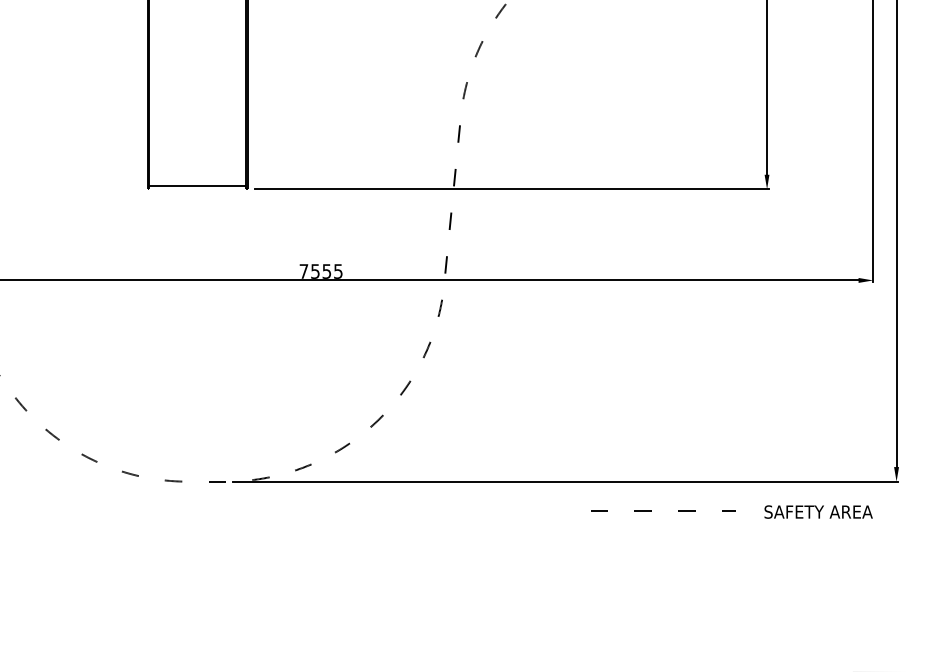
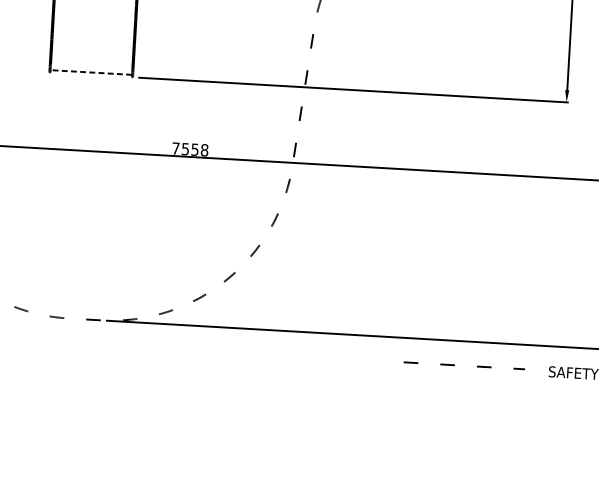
line: (197, 186) -> (91, 72), solid -> dashed
text: (338, 271) -> (204, 150), 7555 -> 7558

